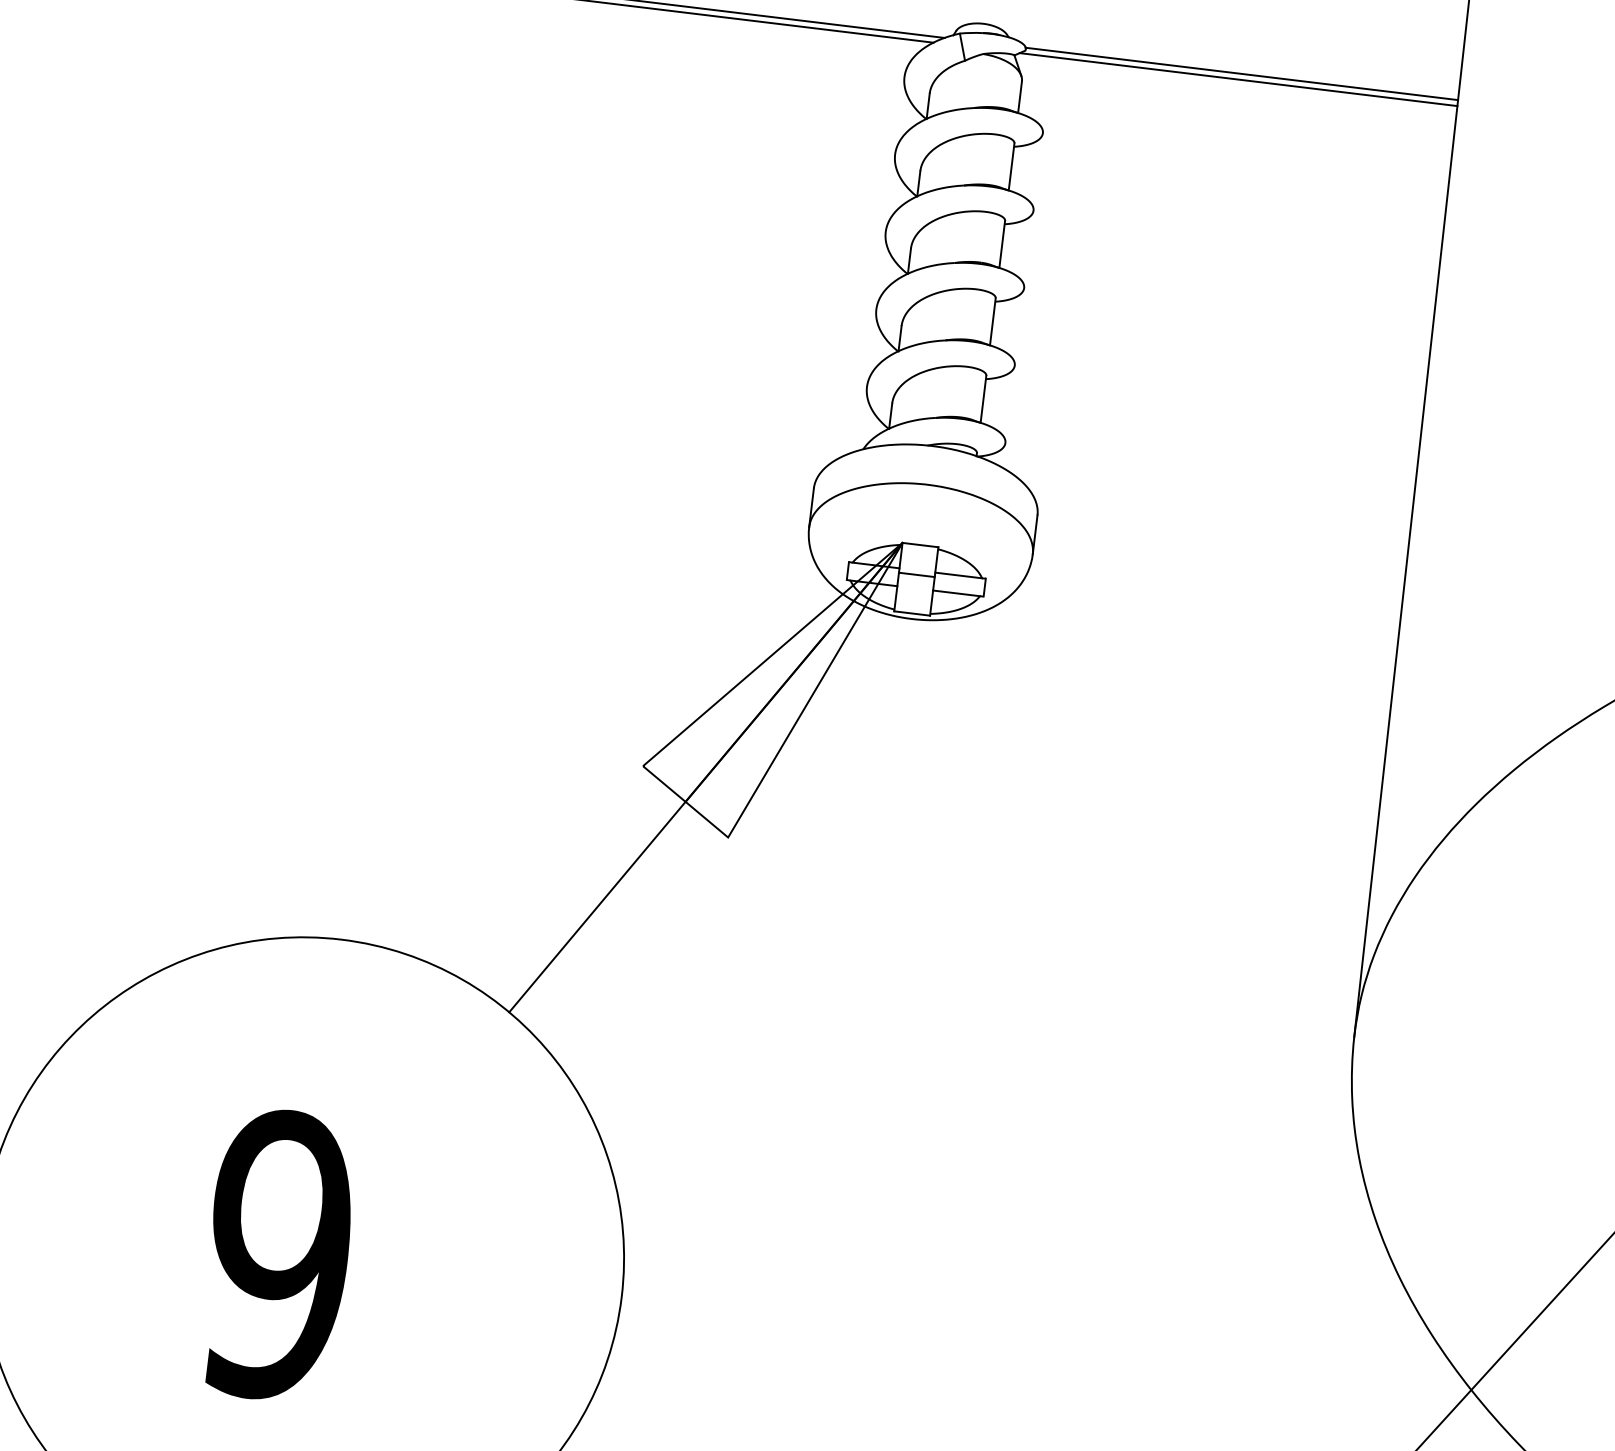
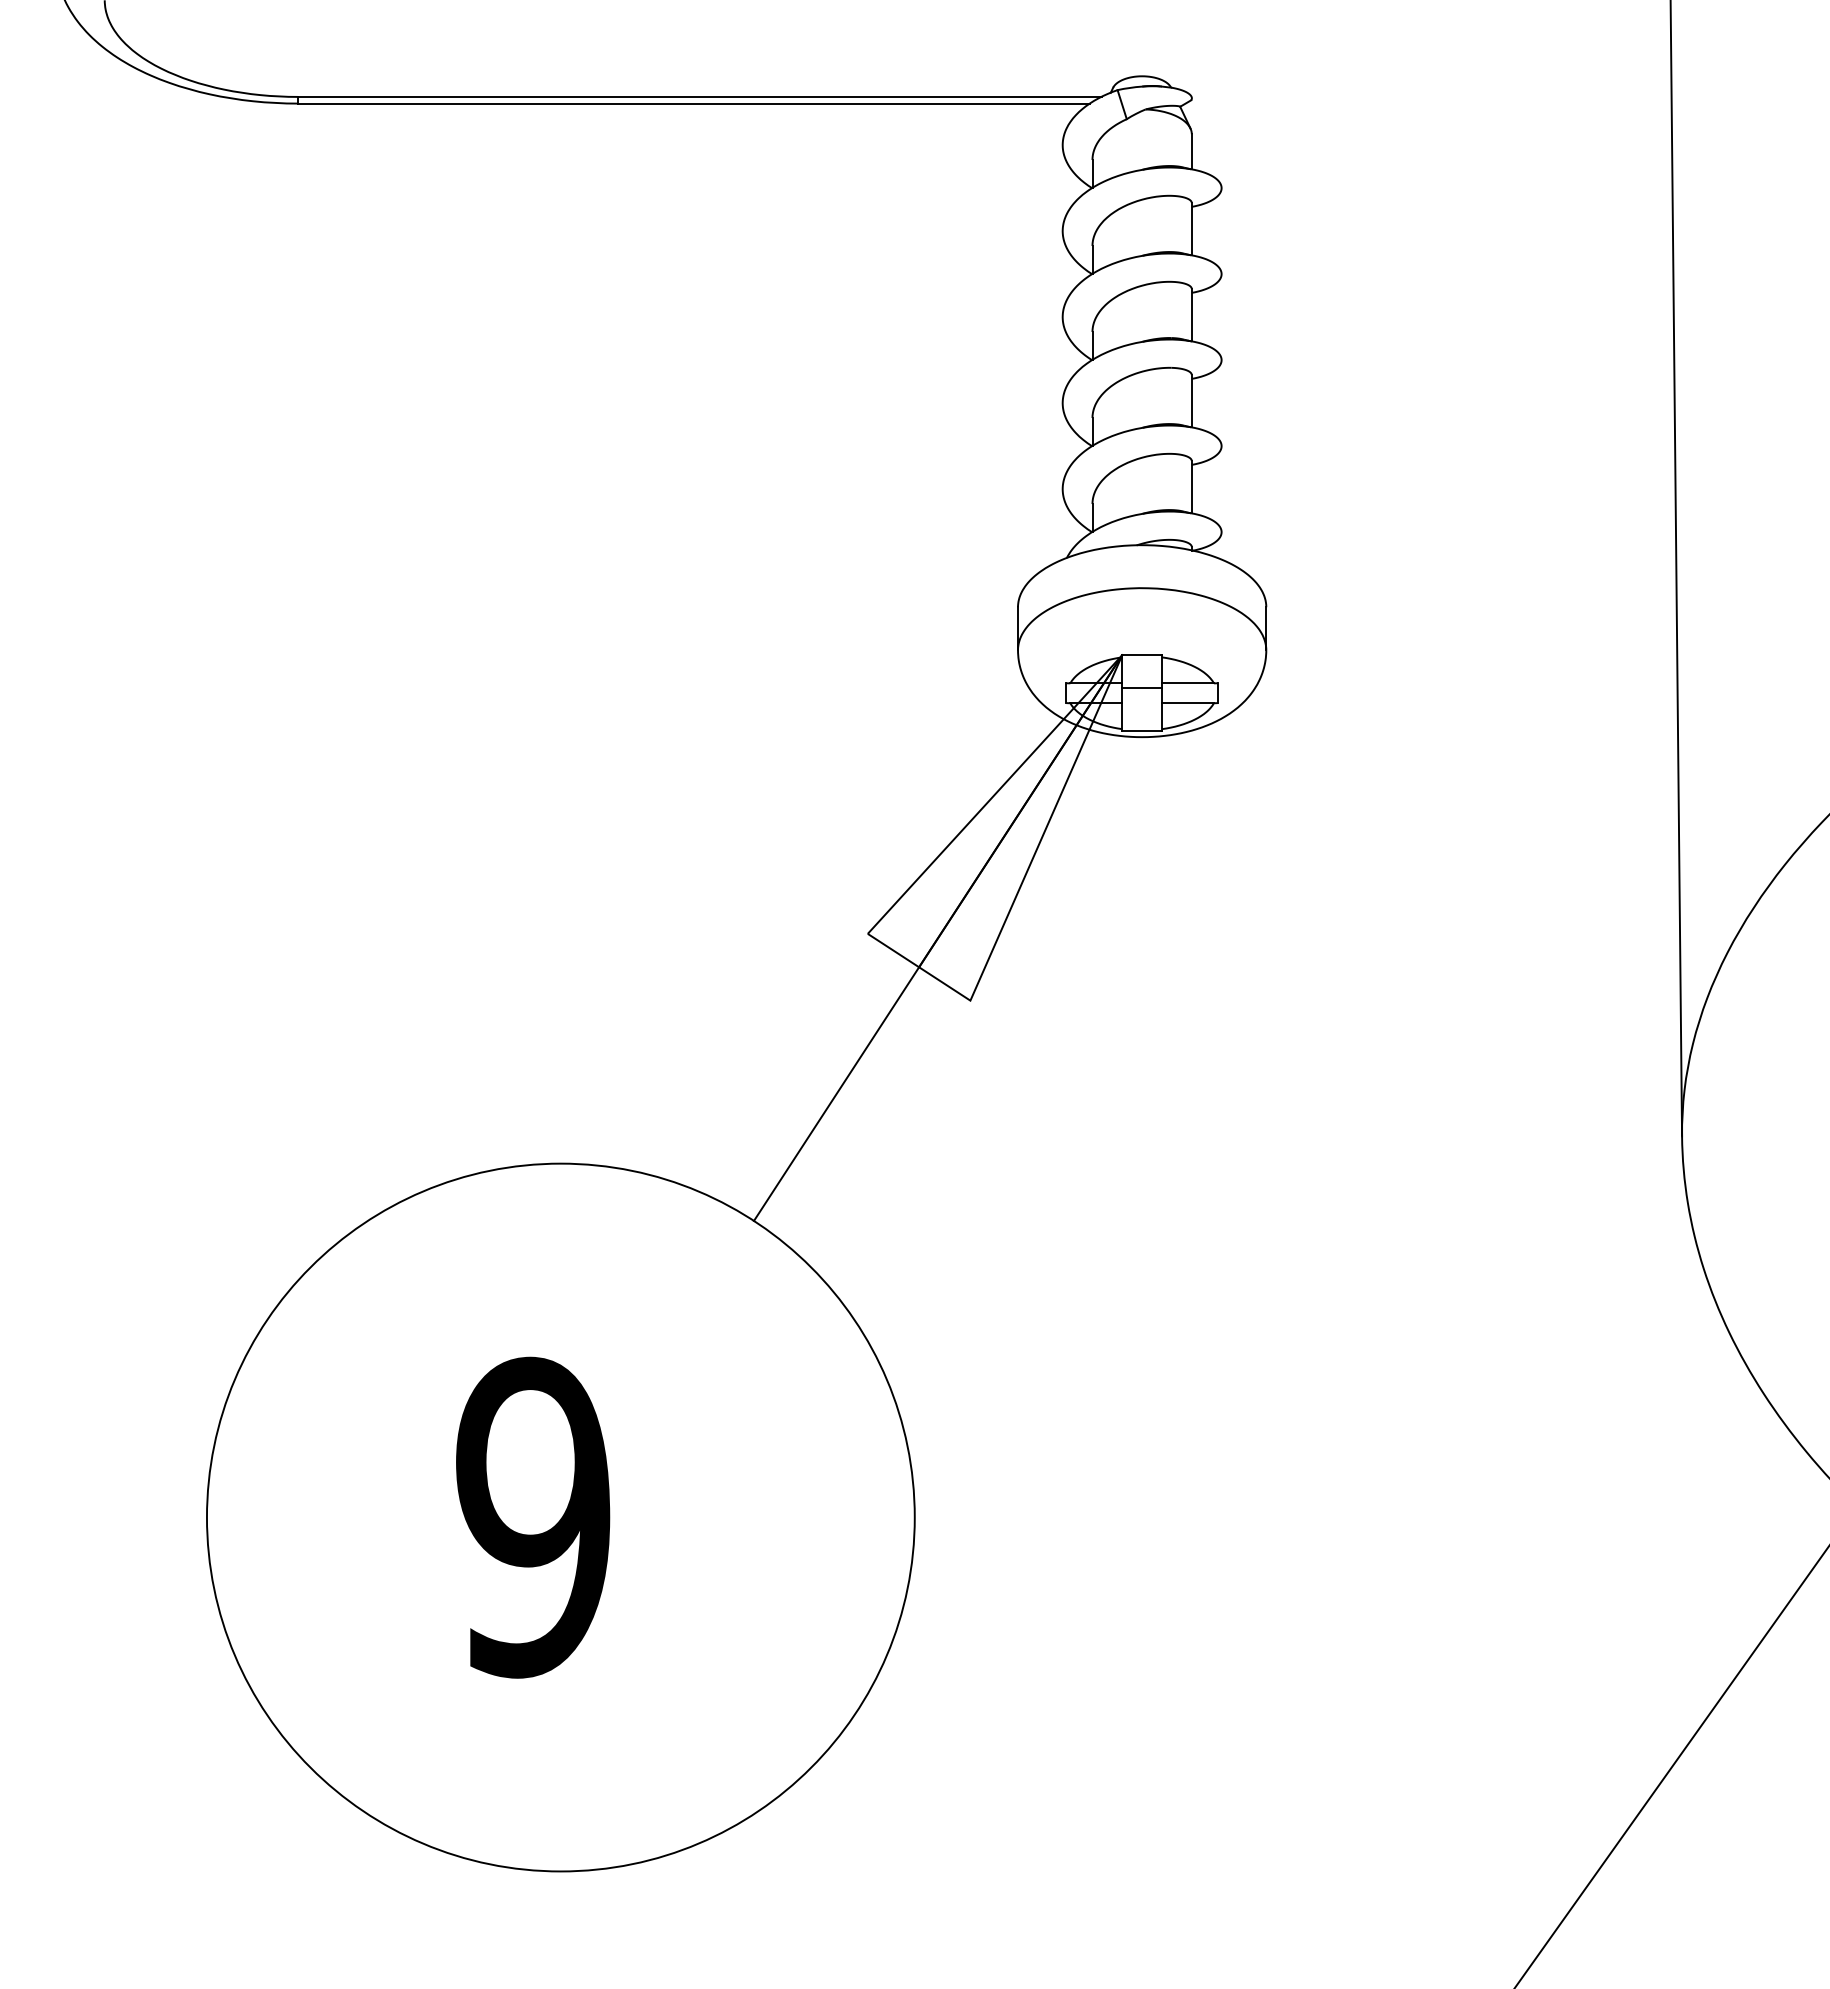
line: (1241, 73) -> (1431, 96), removed
line: (1238, 79) -> (1428, 103), removed

